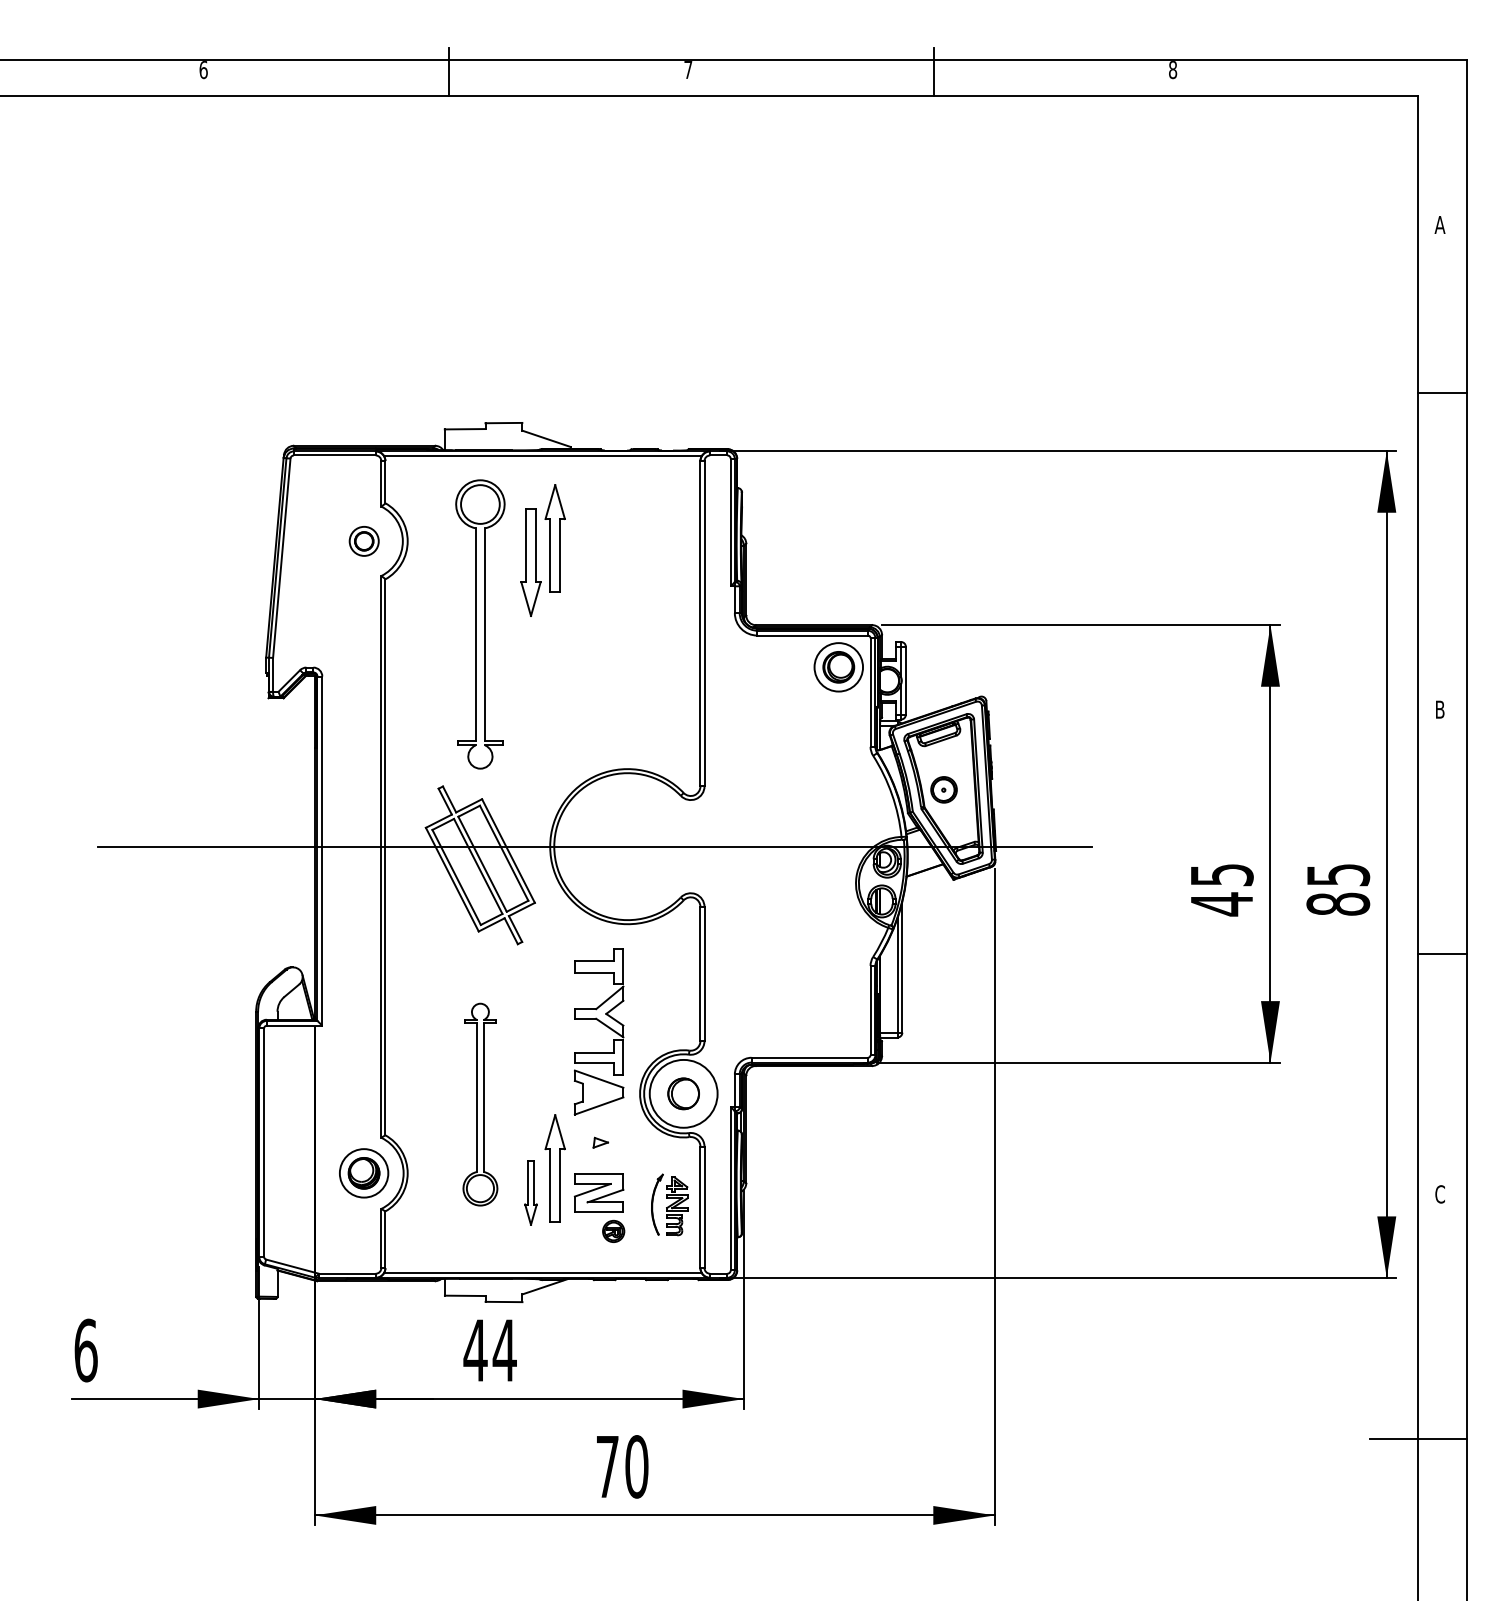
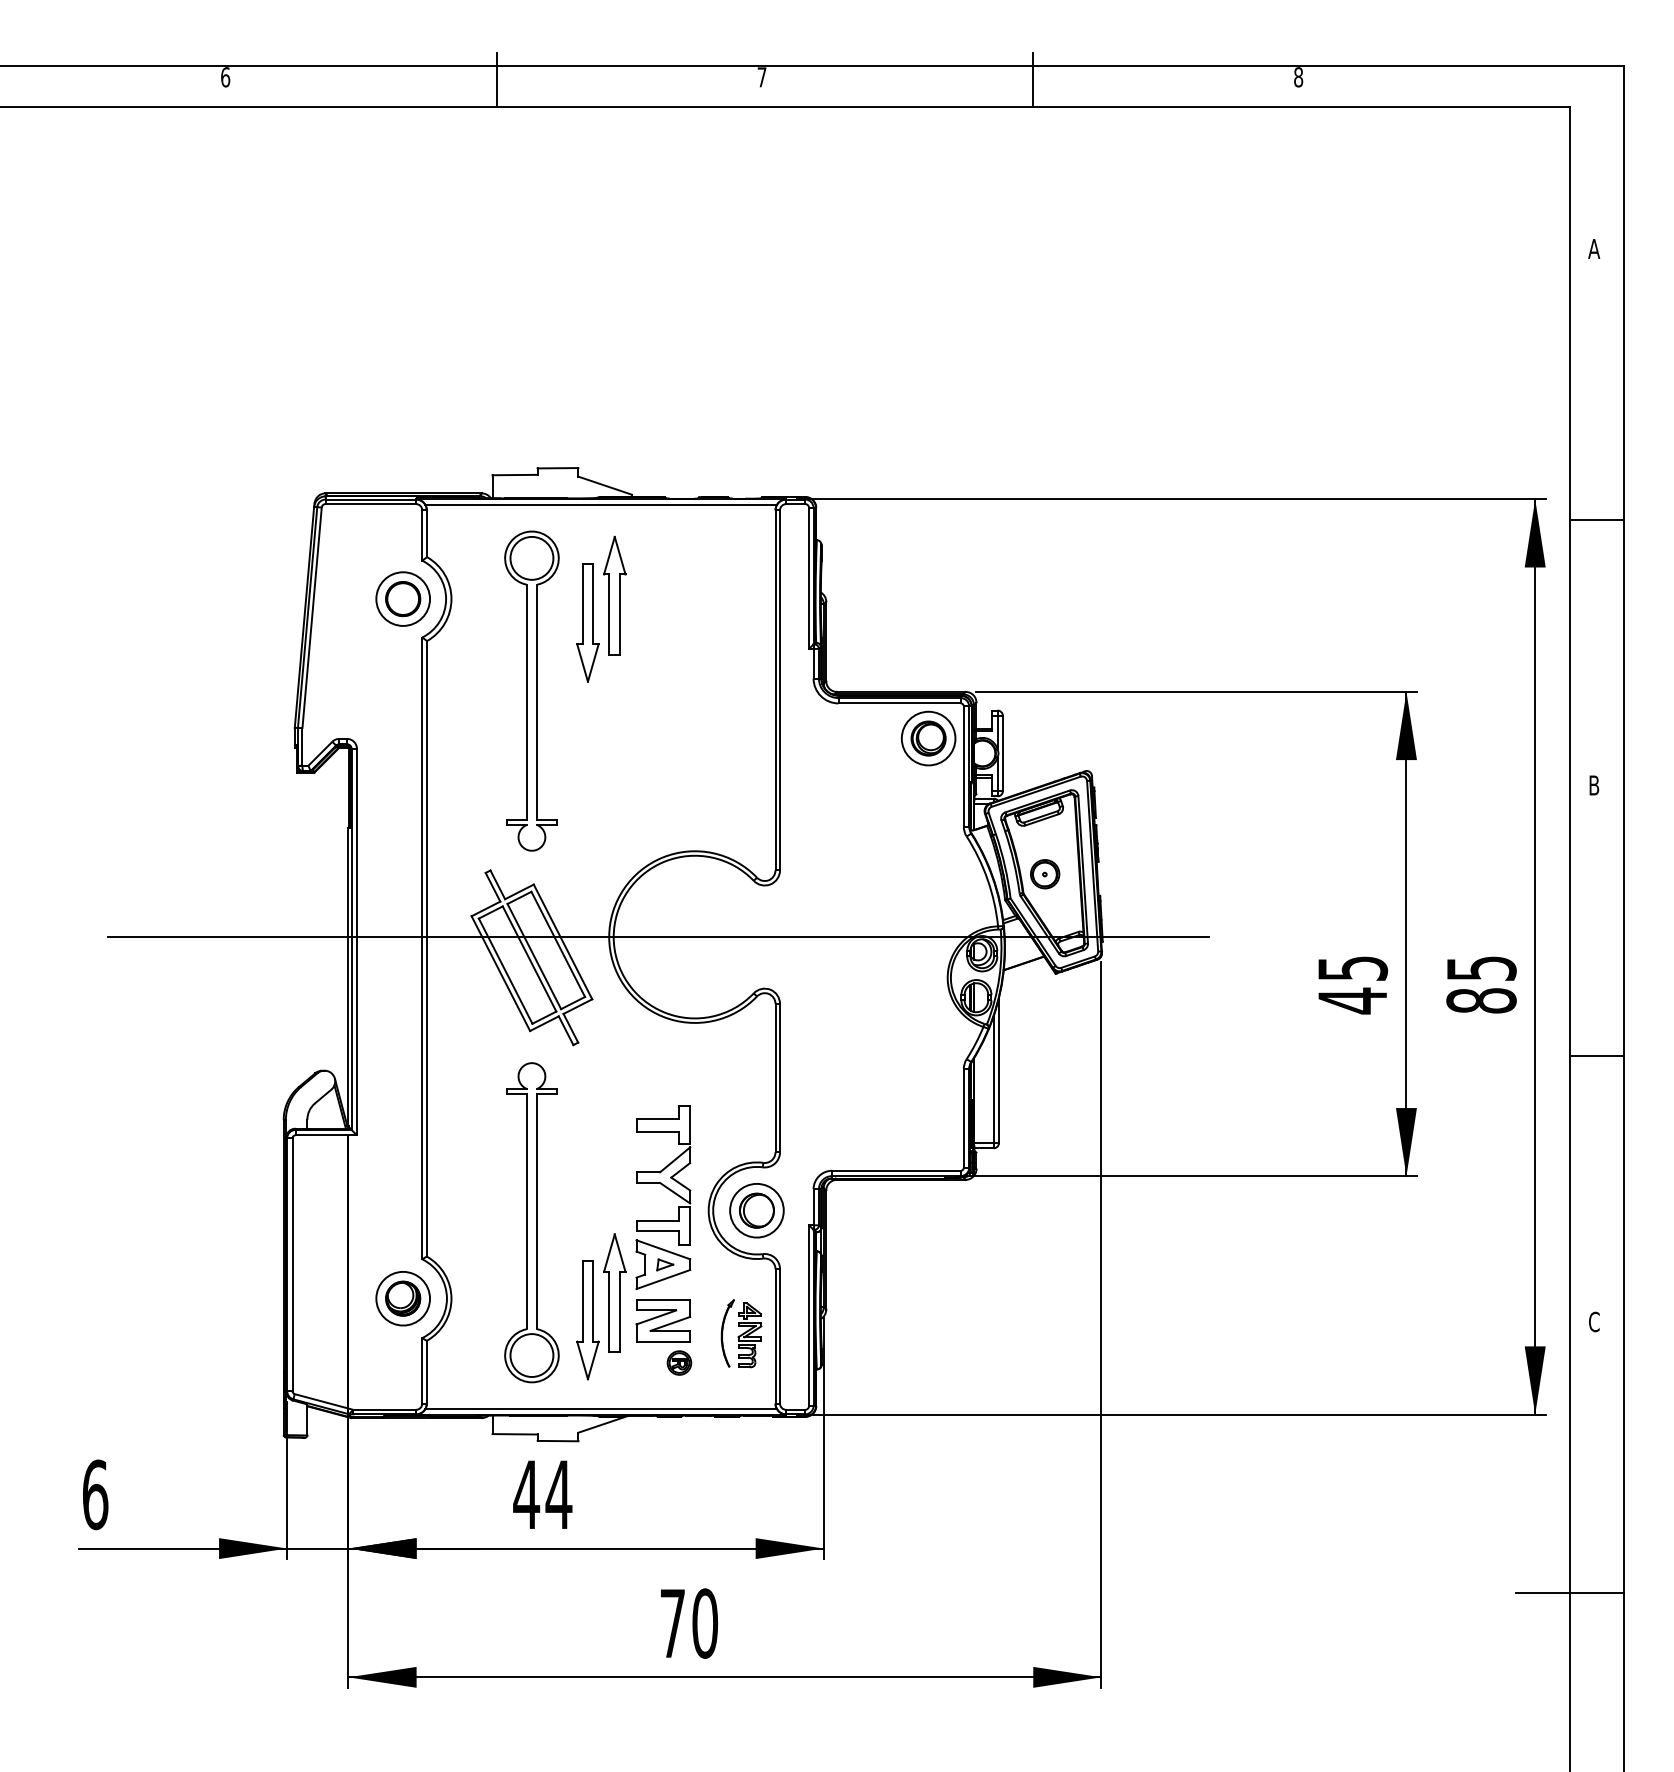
line: (1442, 392) -> (1596, 519), moved
part: (364, 541) -> (403, 599), size x1.67
part: (602, 1024) -> (667, 1189), moved
circle: (683, 1093) -> (756, 1210), size x0.71
part: (480, 1104) -> (532, 1222), size x1.43
part: (530, 1192) -> (587, 1319), size x1.67

